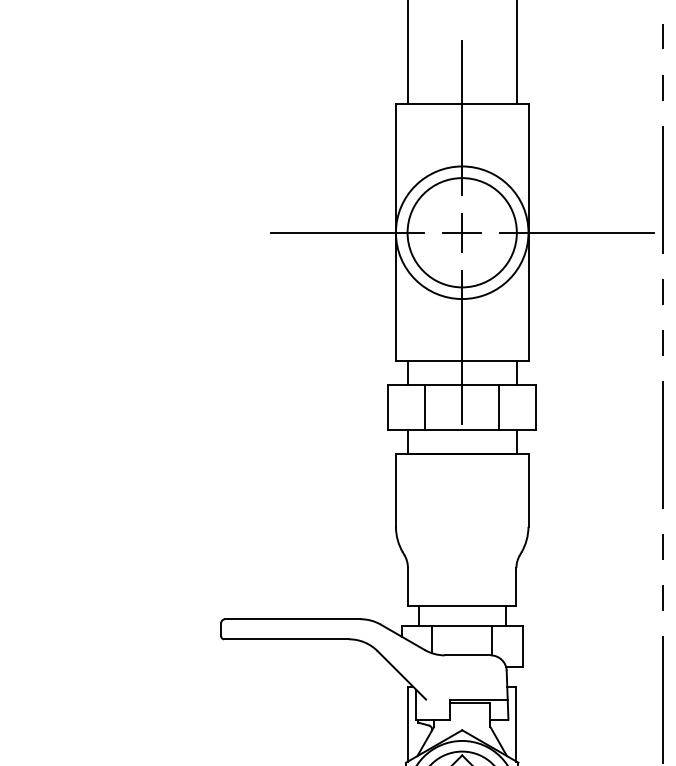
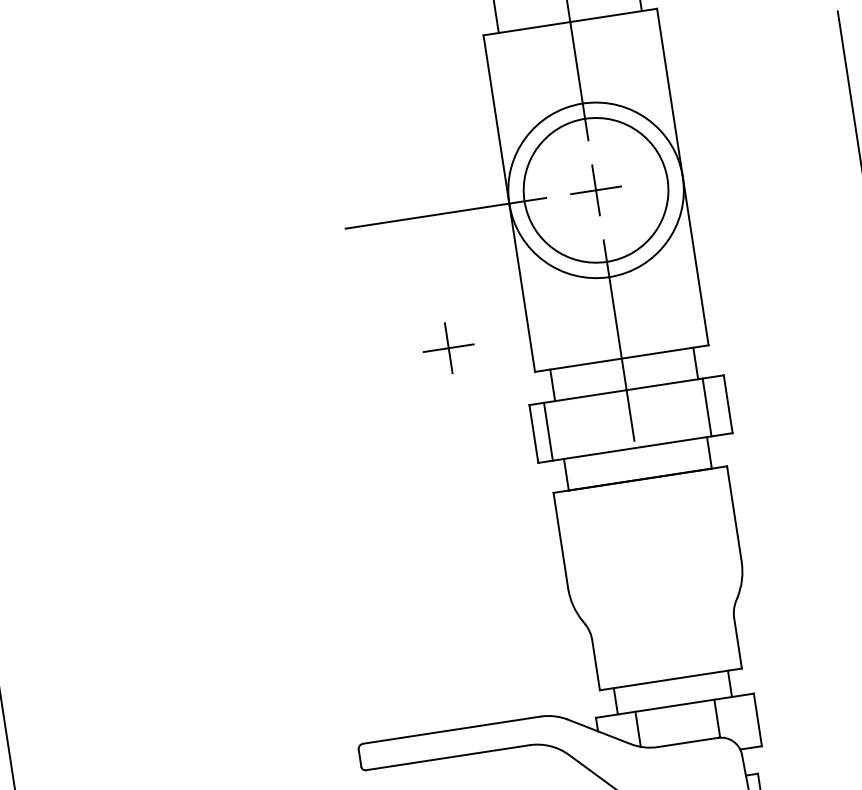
line: (576, 232) -> (745, 167), removed
part: (333, 333) -> (447, 348), added
line: (425, 407) -> (548, 431), moved
line: (499, 407) -> (707, 407), moved

